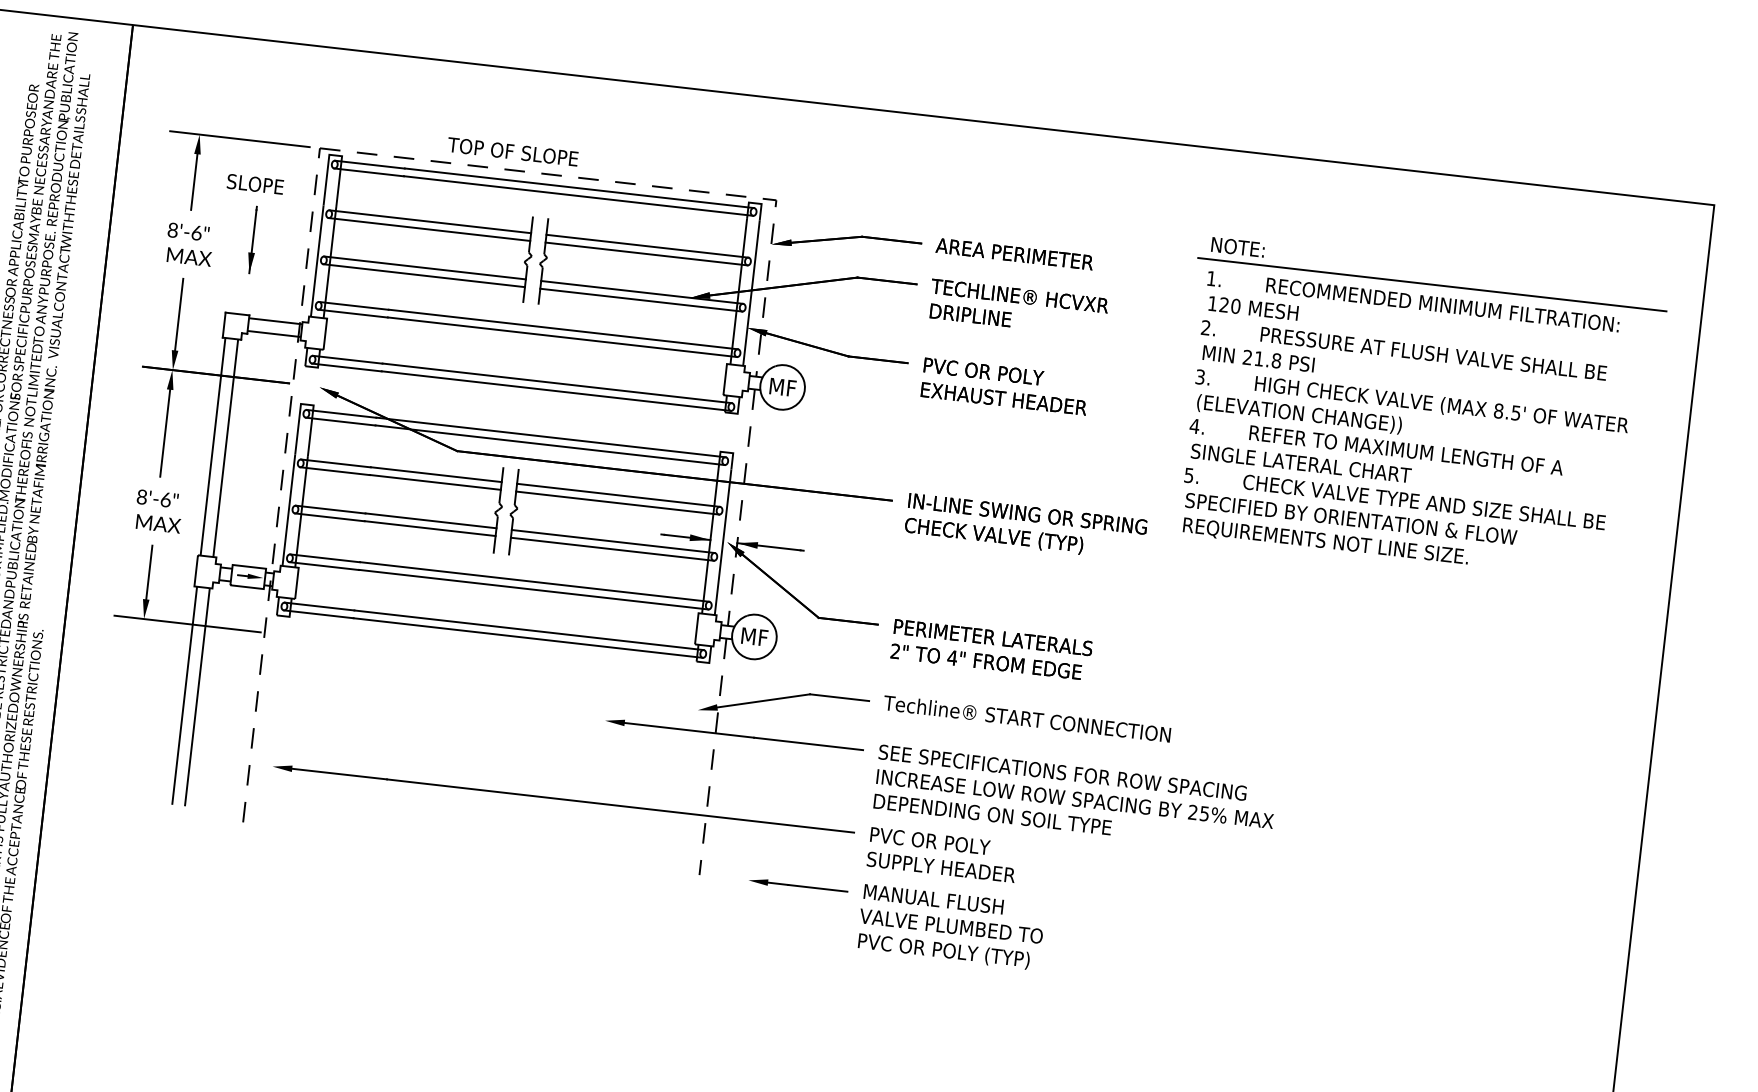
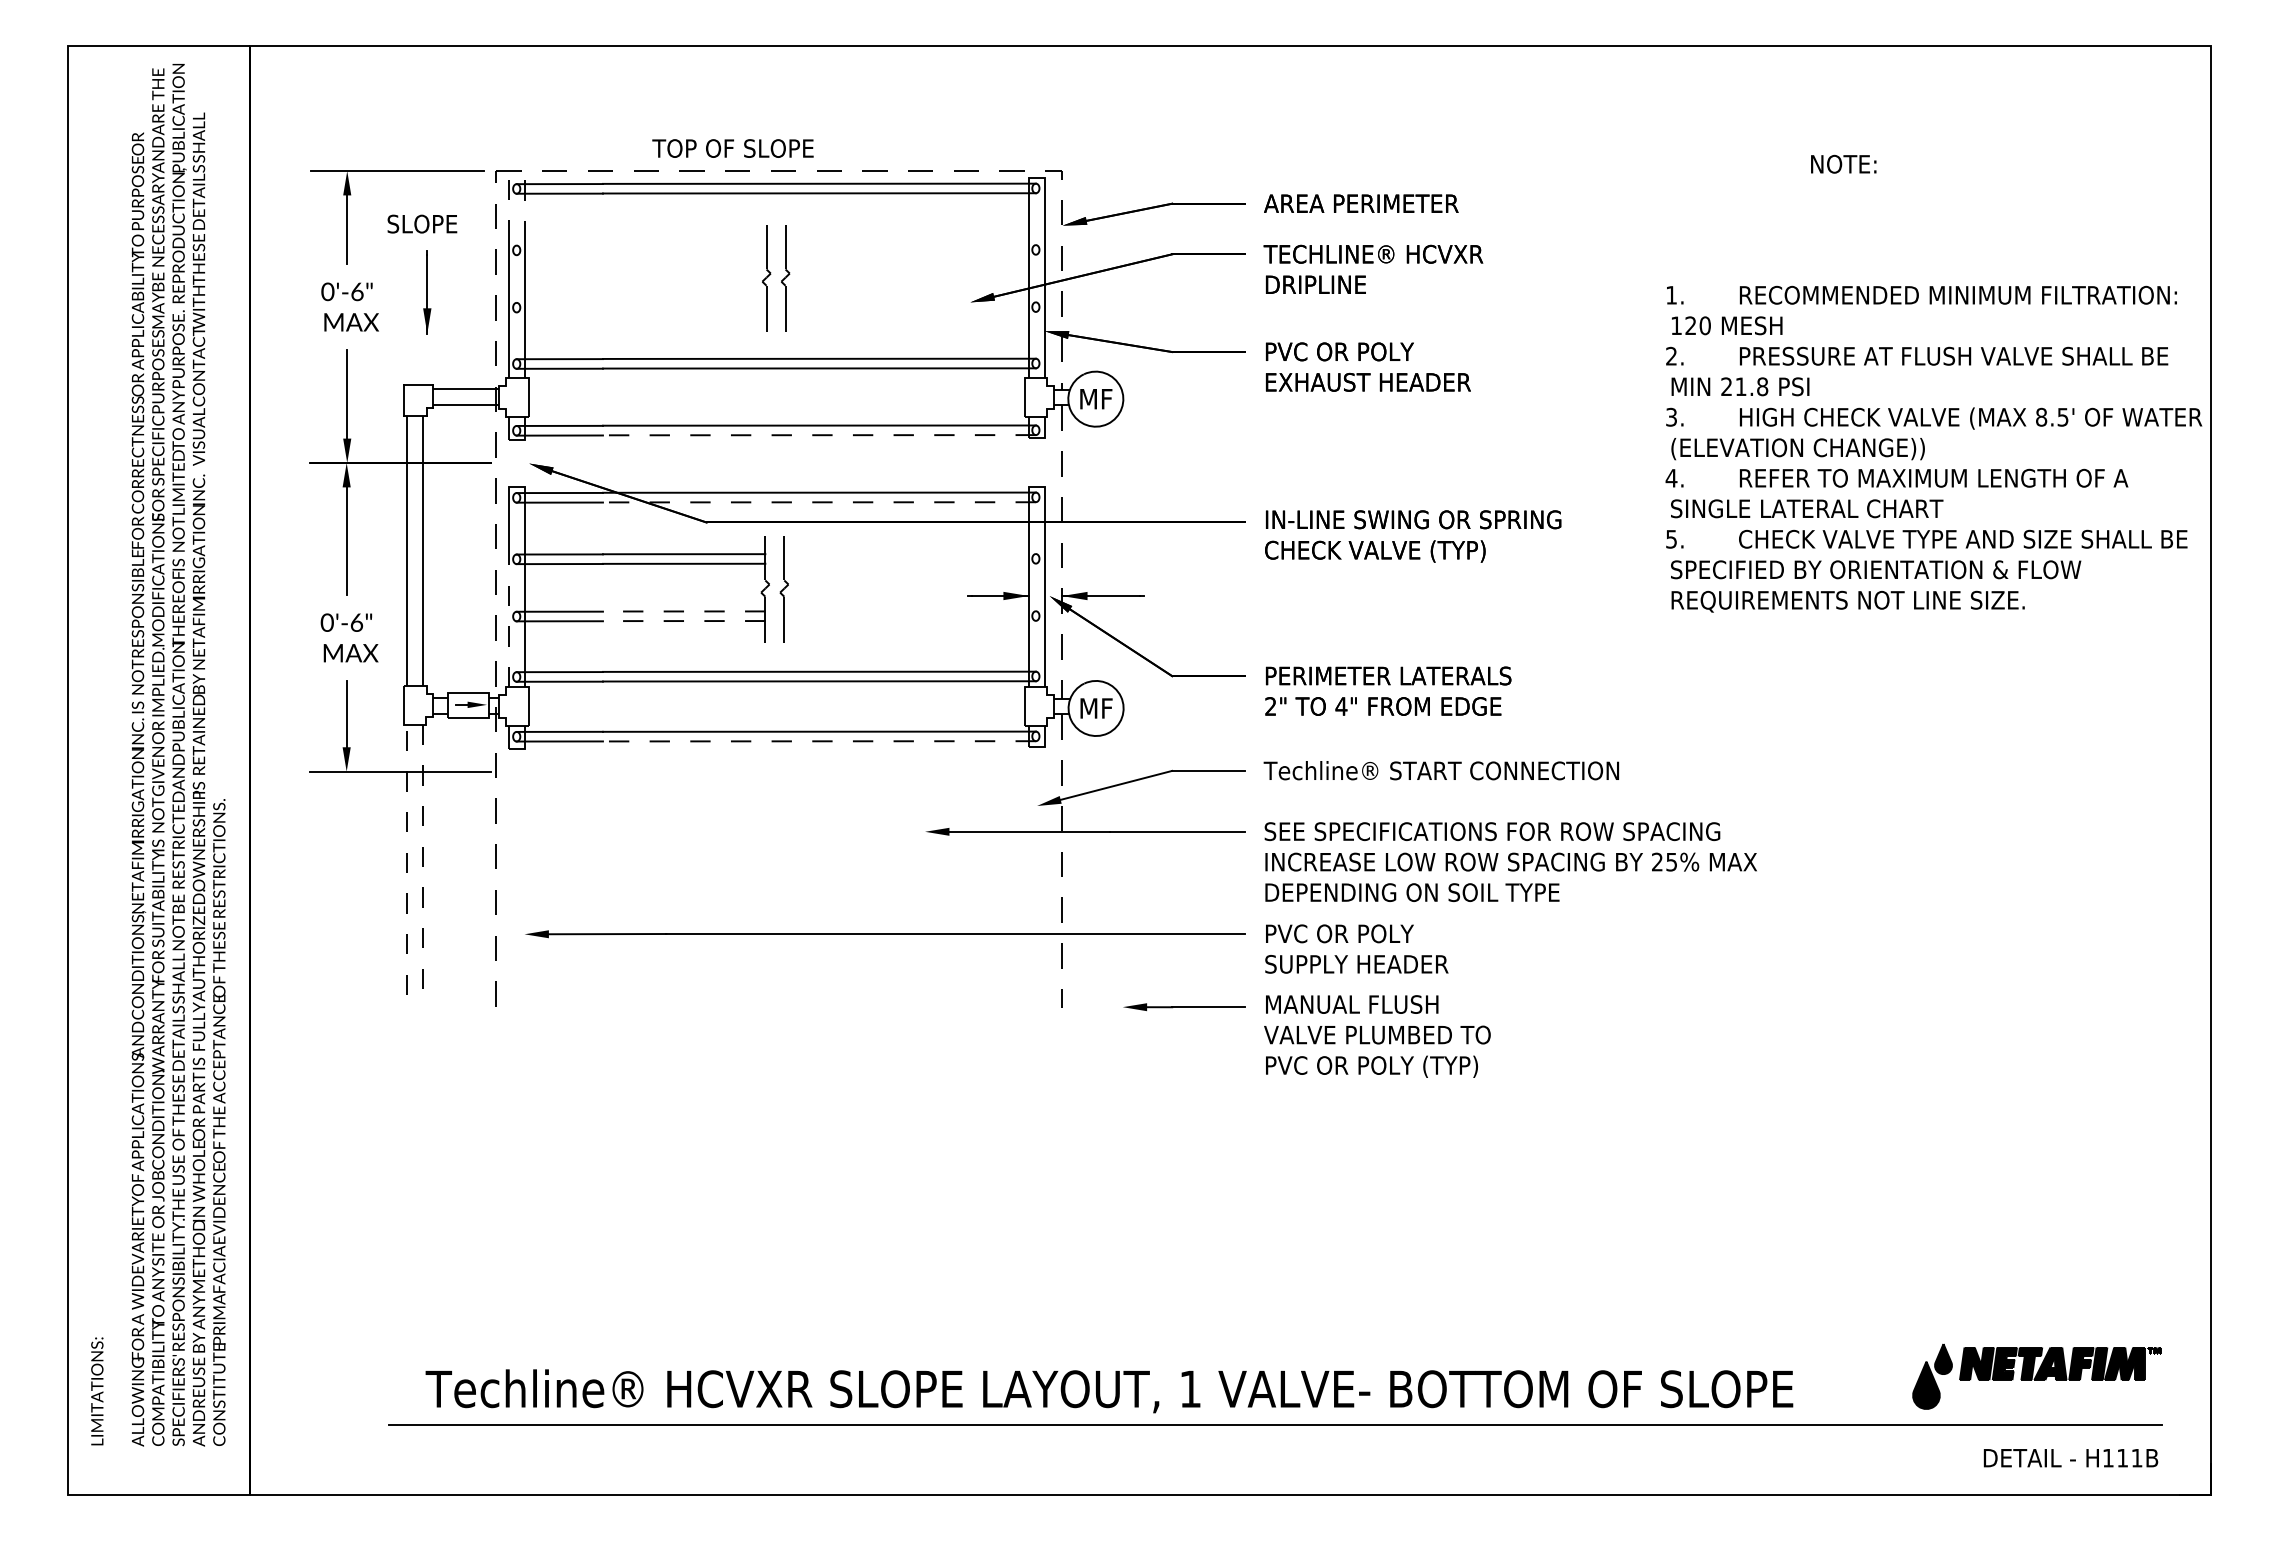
line: (335, 155) -> (516, 177), solid -> dashed
line: (430, 221) -> (641, 245), removed
text: (172, 229) -> (327, 291), 8'-6" -> 0'-6"
line: (429, 229) -> (641, 255), removed
line: (647, 246) -> (910, 245), removed
text: (1237, 246) -> (1843, 163), moved
line: (646, 253) -> (910, 254), removed
line: (424, 267) -> (641, 302), removed
line: (424, 275) -> (641, 312), removed
line: (1432, 284) -> (1876, 182), removed
line: (641, 292) -> (910, 302), removed
line: (641, 299) -> (910, 311), removed
line: (555, 391) -> (818, 435), solid -> dashed
text: (1408, 426) -> (1933, 448), moved
line: (549, 445) -> (818, 502), solid -> dashed
line: (618, 495) -> (909, 554), removed
text: (141, 497) -> (326, 623), 8'-6" -> 0'-6"
line: (617, 502) -> (909, 563), removed
line: (288, 510) -> (508, 618), solid -> dashed
line: (430, 520) -> (683, 611), solid -> dashed
line: (429, 528) -> (683, 621), solid -> dashed
line: (612, 541) -> (909, 611), removed
line: (611, 548) -> (909, 620), removed
line: (527, 638) -> (818, 741), solid -> dashed
line: (185, 695) -> (407, 859), solid -> dashed
line: (197, 697) -> (422, 860), solid -> dashed

